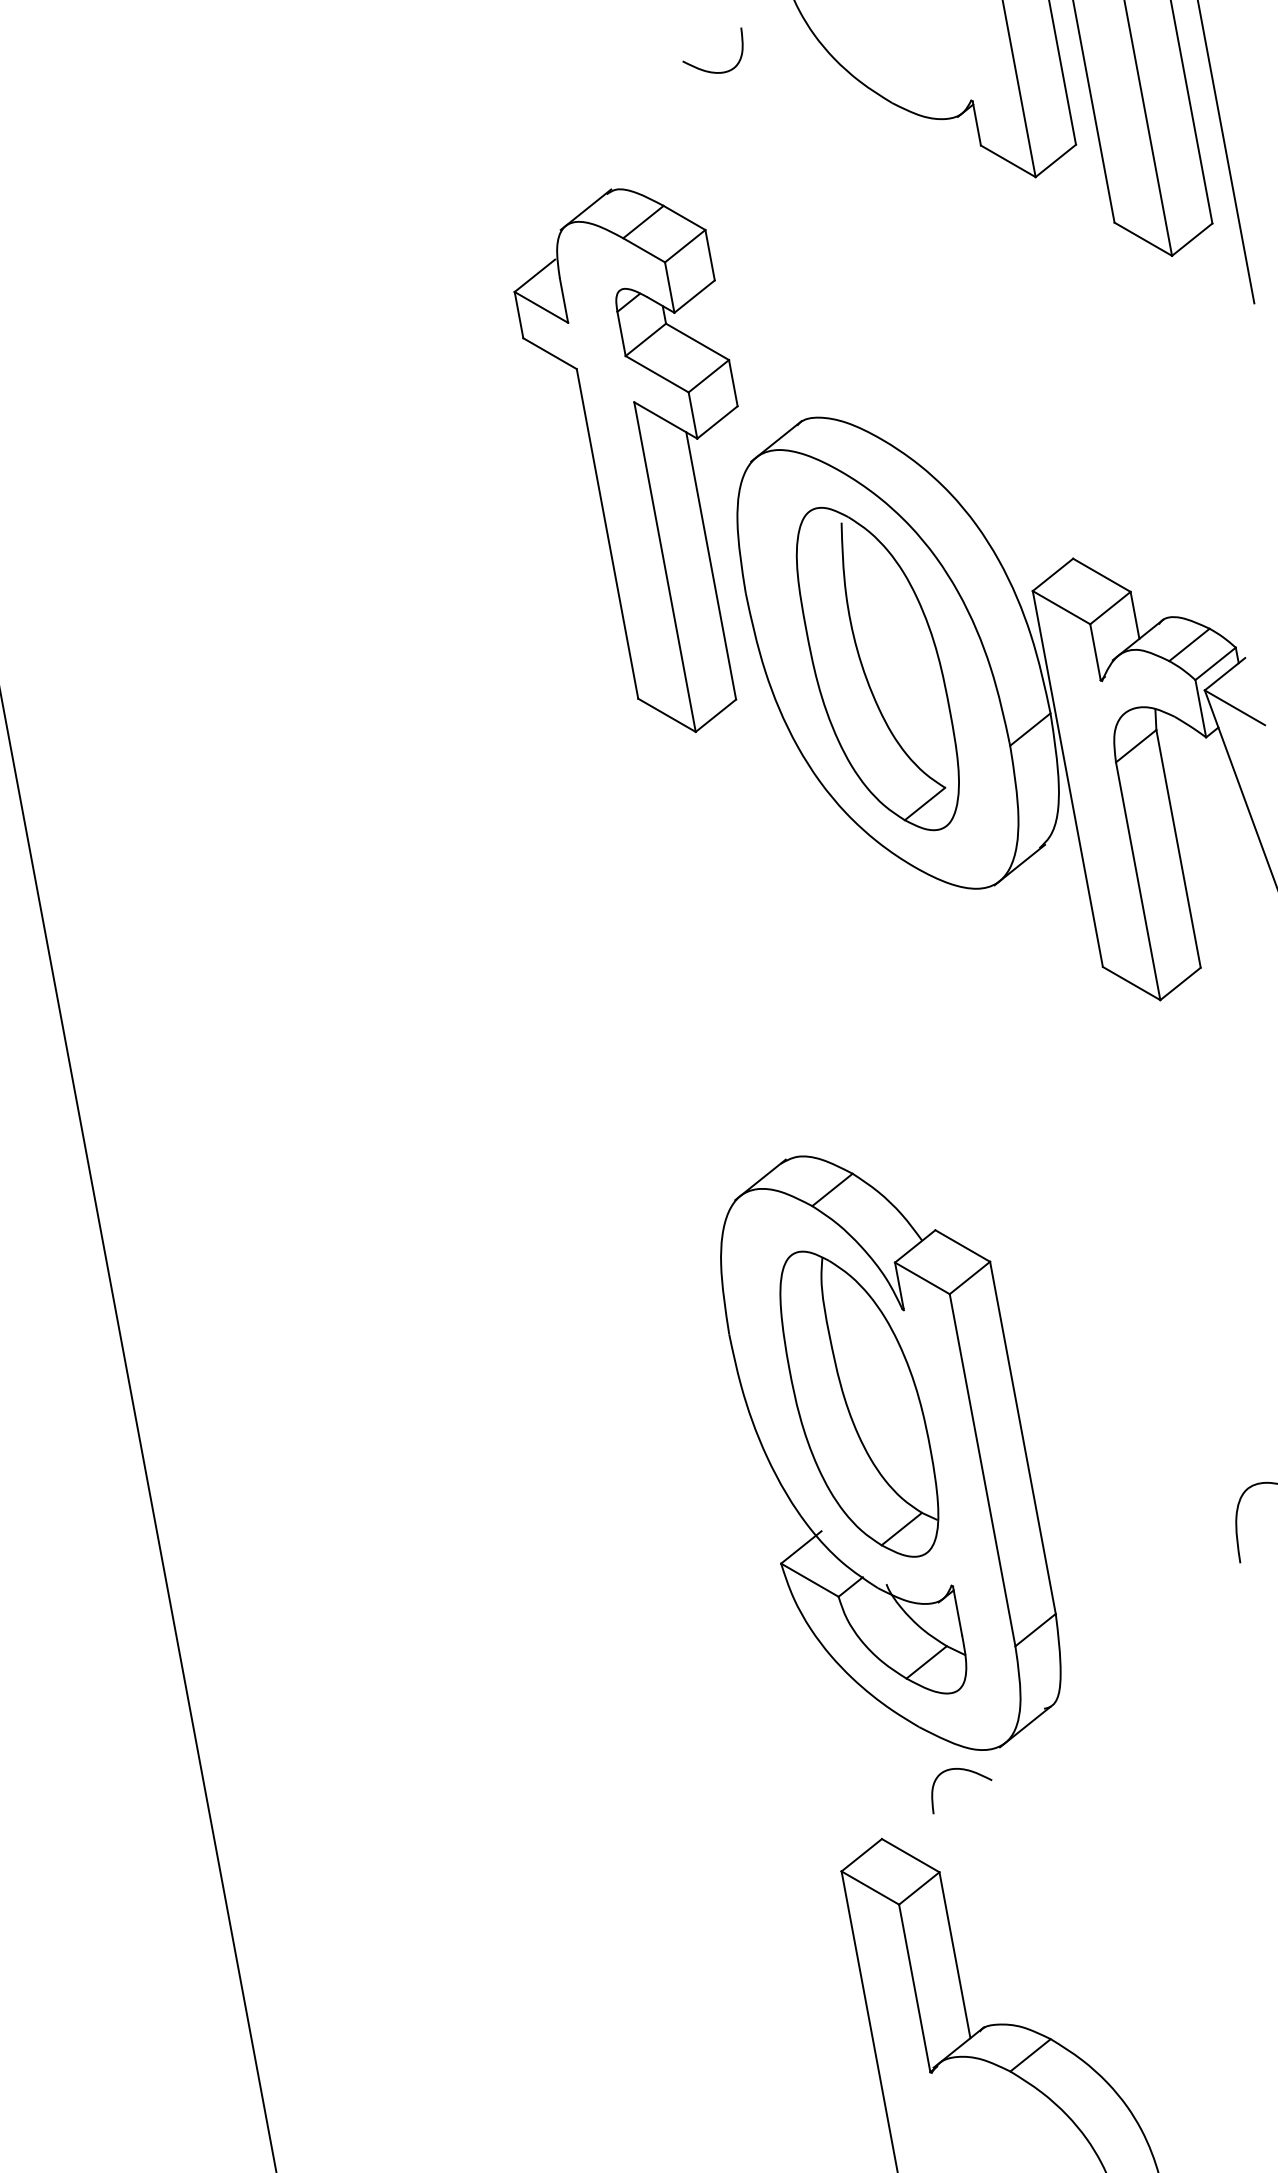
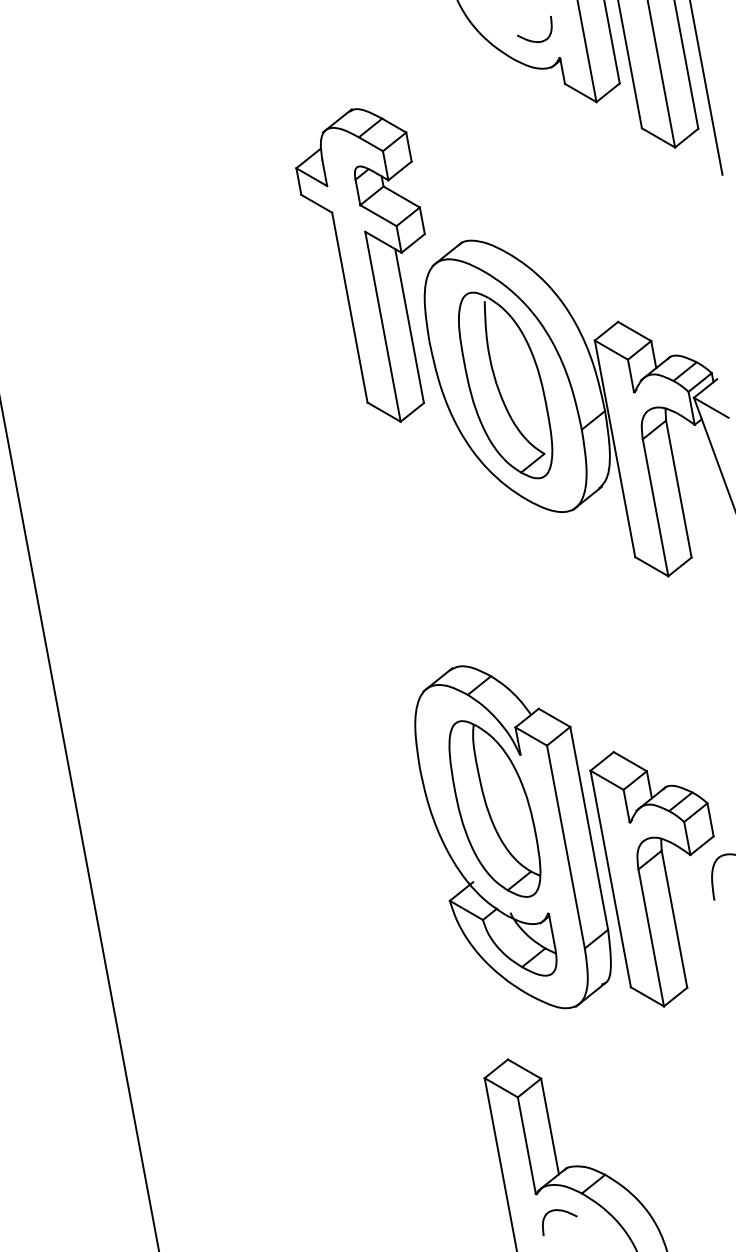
curve: (712, 70) -> (534, 40), moved
part: (1131, 1526) -> (651, 879), added
curve: (960, 1771) -> (559, 1211), moved

